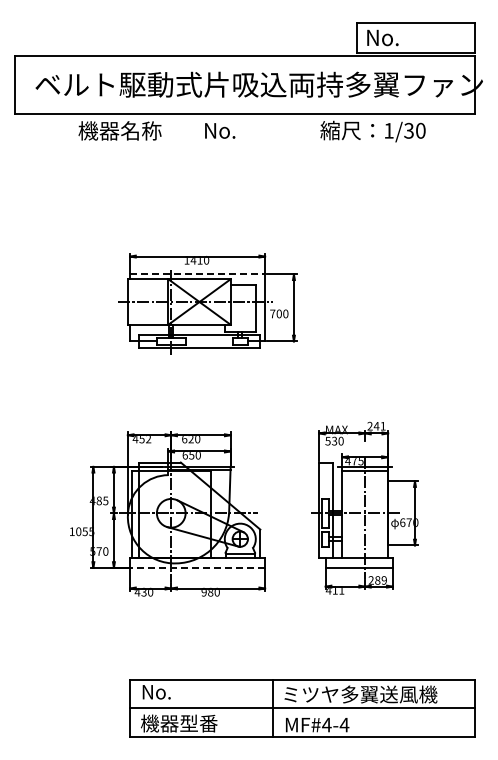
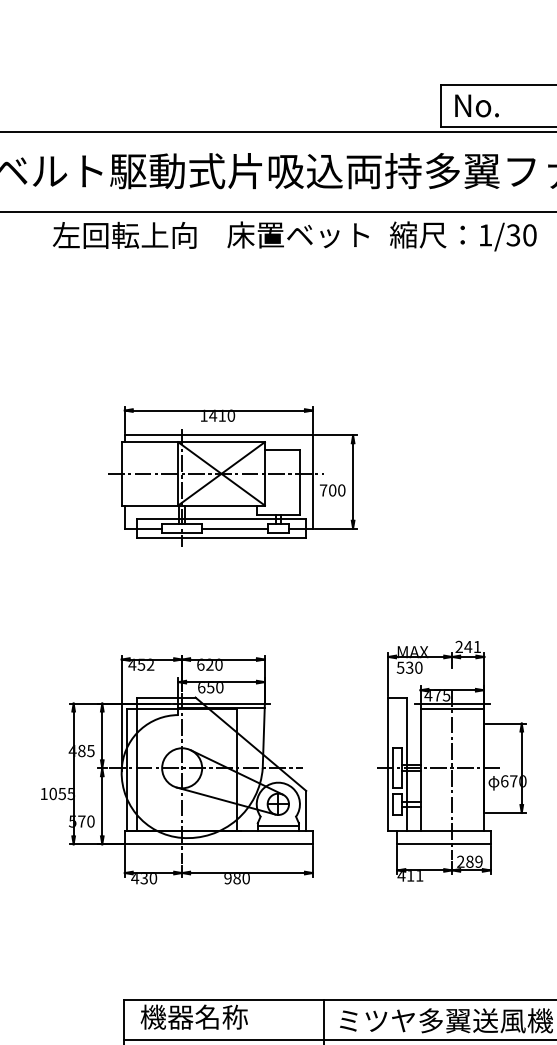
text: (129, 130) -> (123, 234), 機器名称 -> 左回転上向
text: (254, 130) -> (298, 234), No. -> 床置ベット
line: (197, 274) -> (218, 435), dashed -> solid
line: (208, 341) -> (234, 528), added
line: (197, 567) -> (218, 843), dashed -> solid
text: (179, 691) -> (193, 1016), No. -> 機器名称

